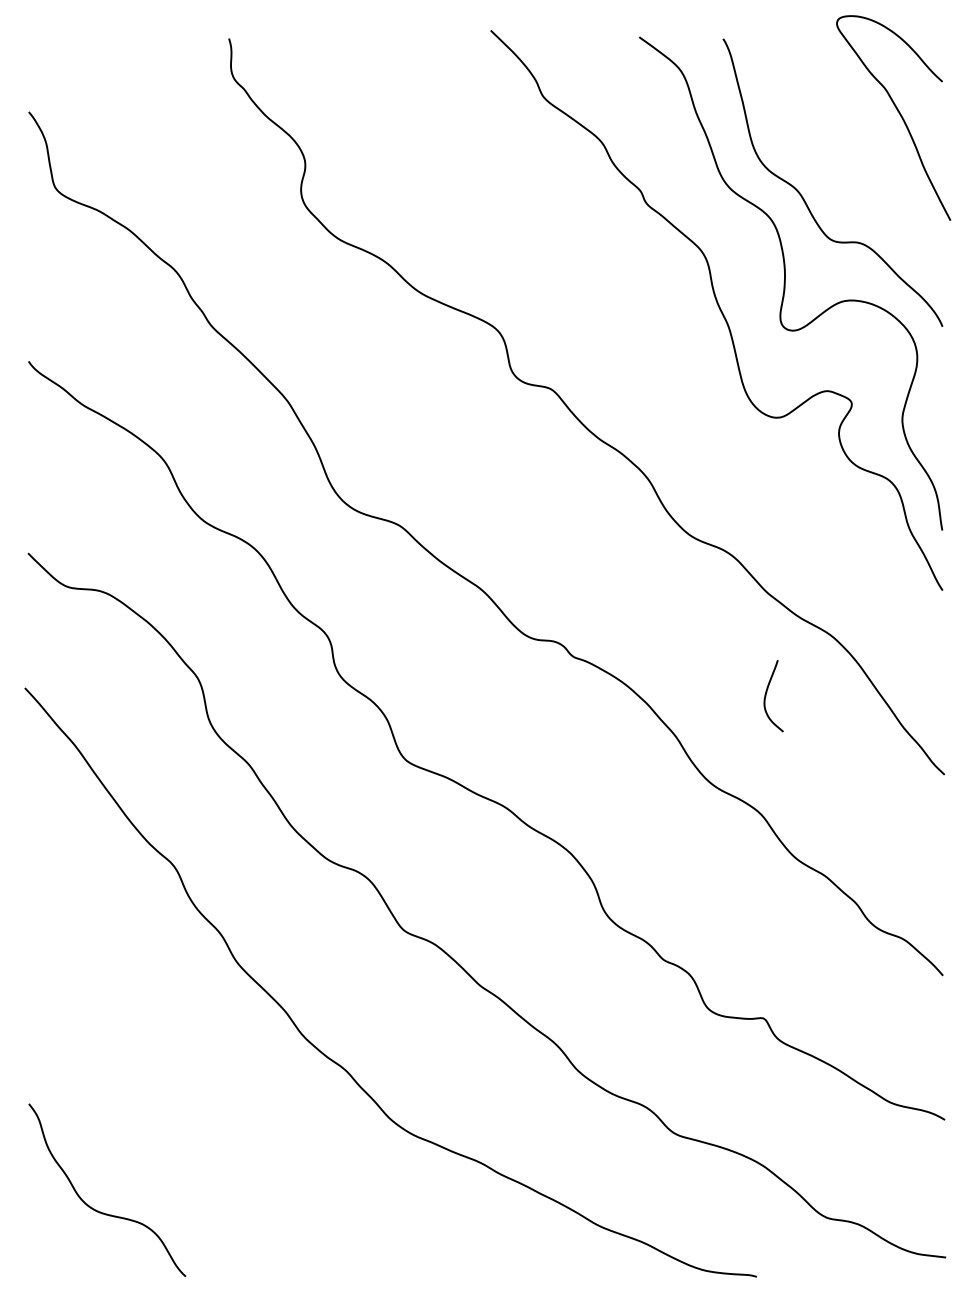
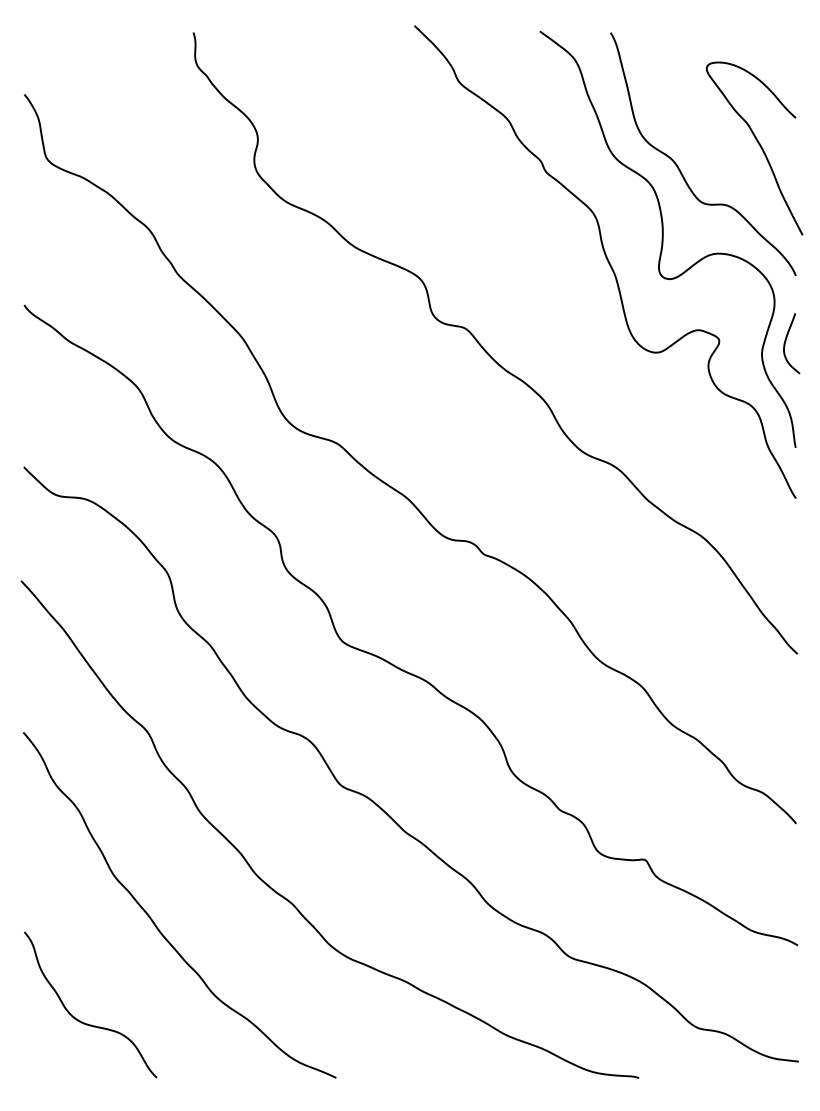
curve: (898, 113) -> (758, 144), moved
curve: (766, 696) -> (785, 344), moved
curve: (183, 1093) -> (155, 923), added

